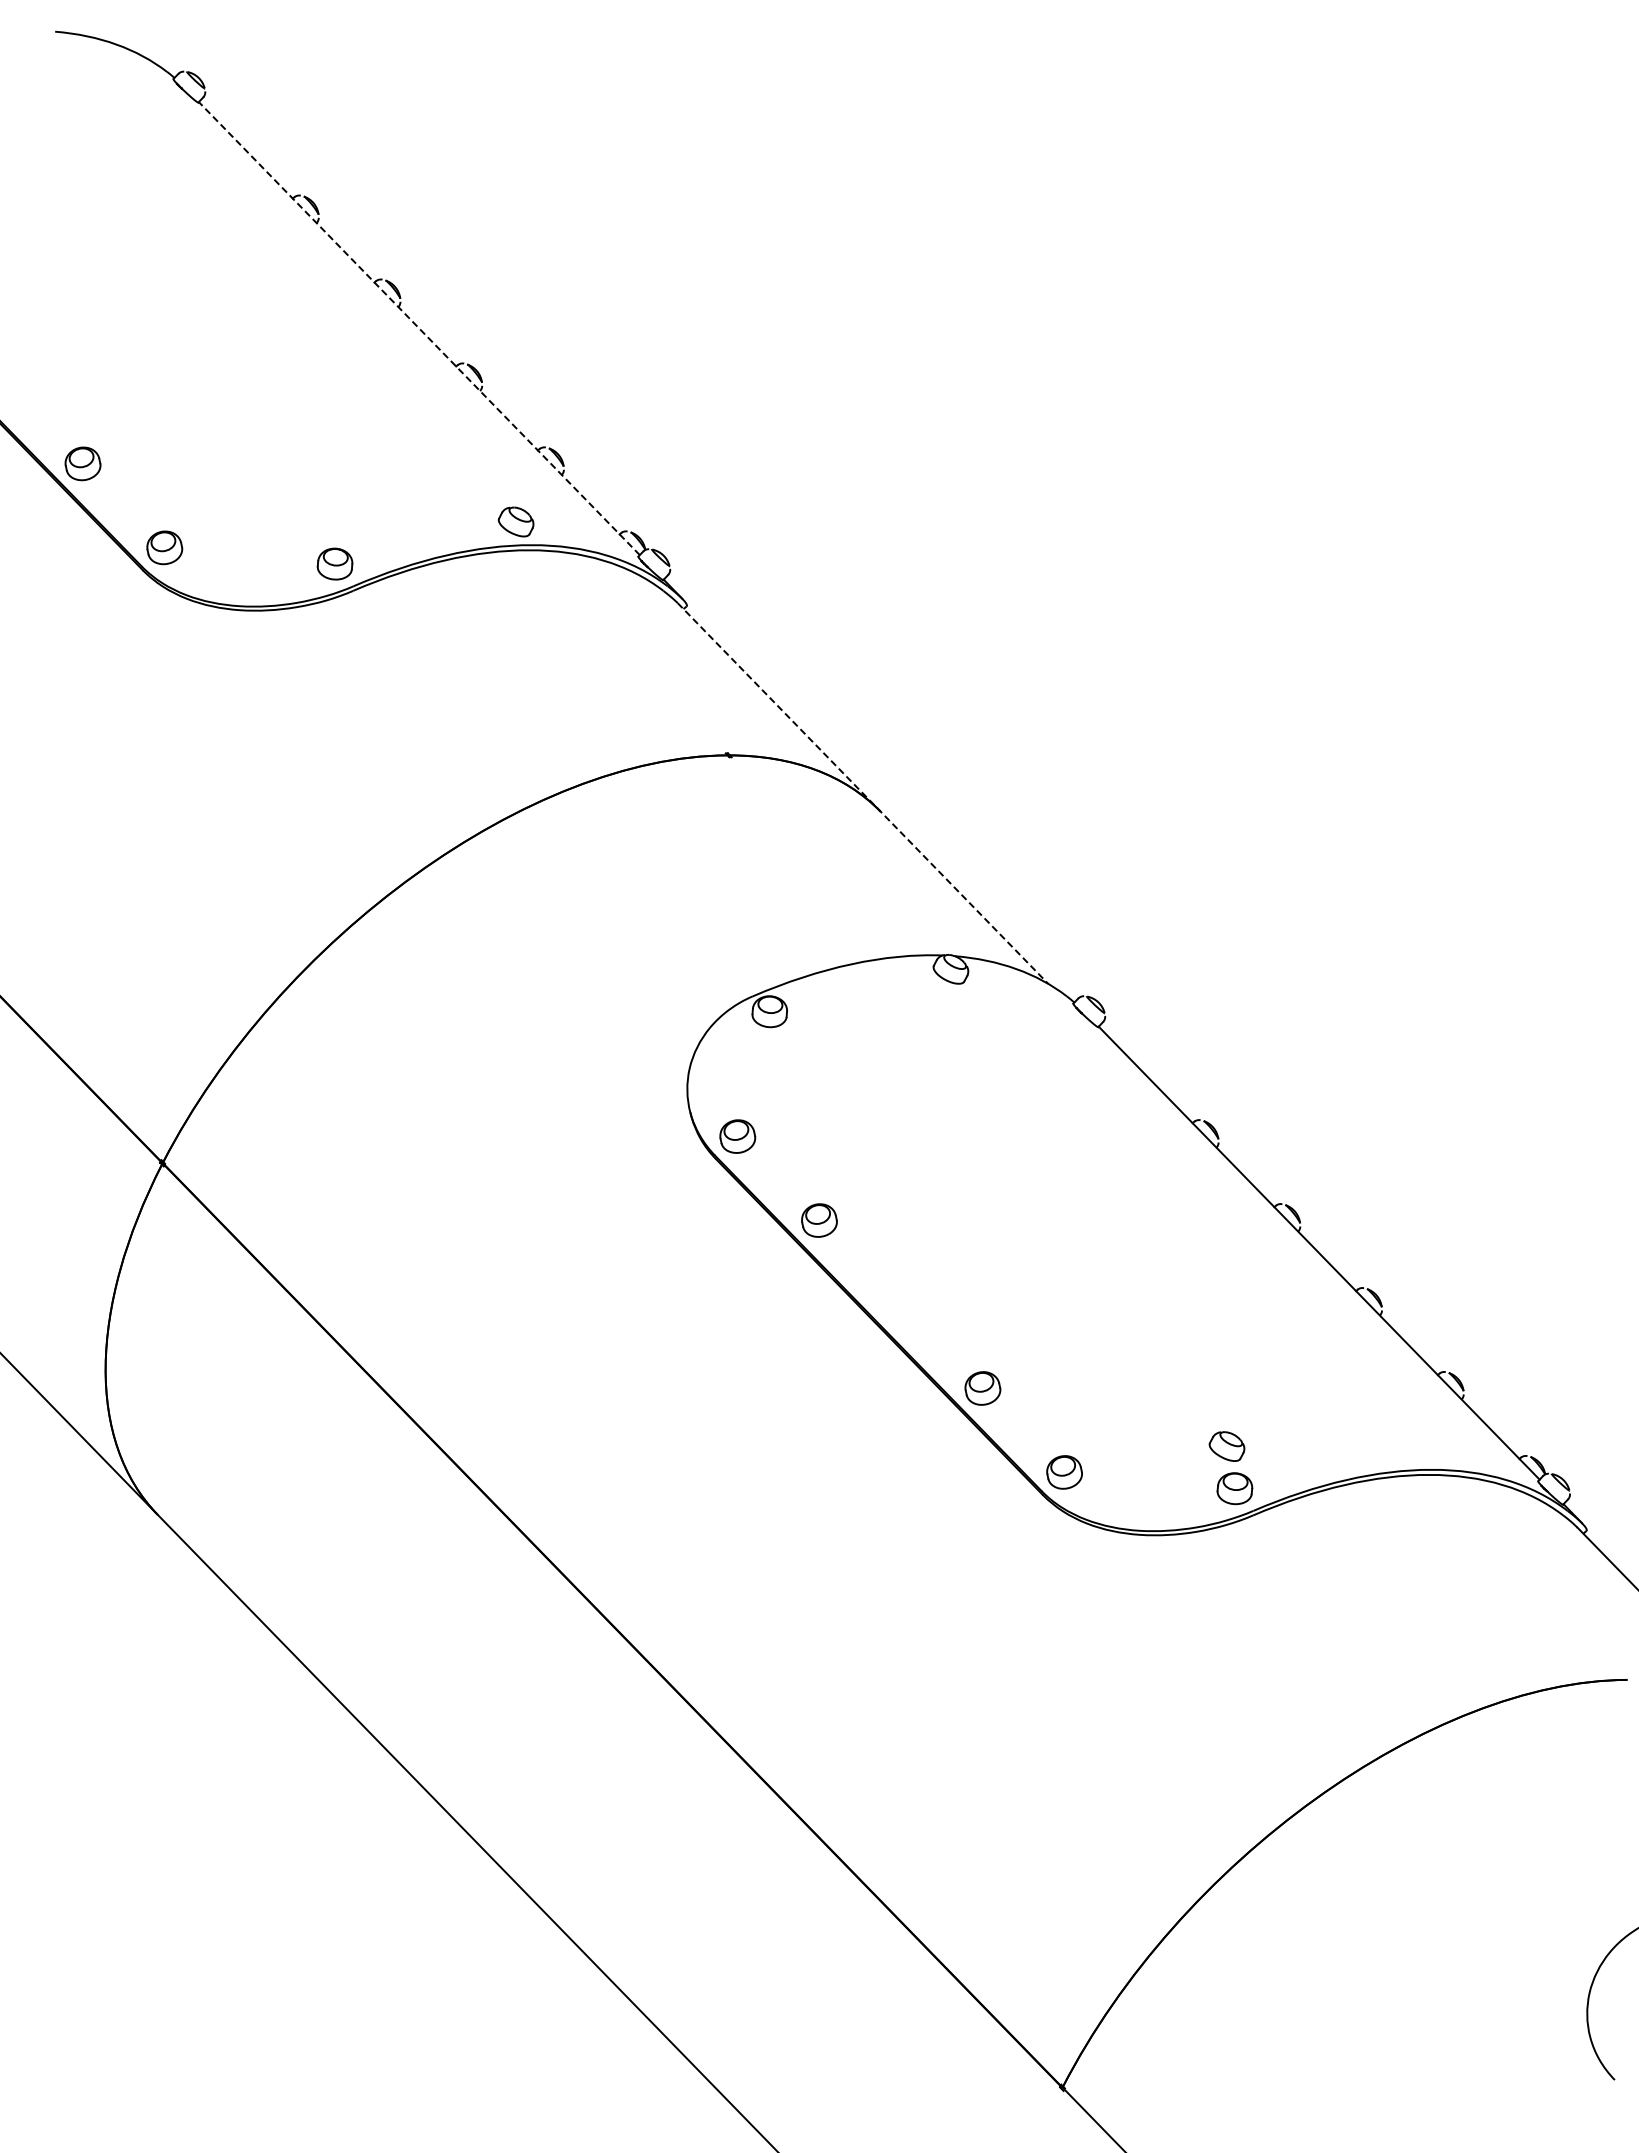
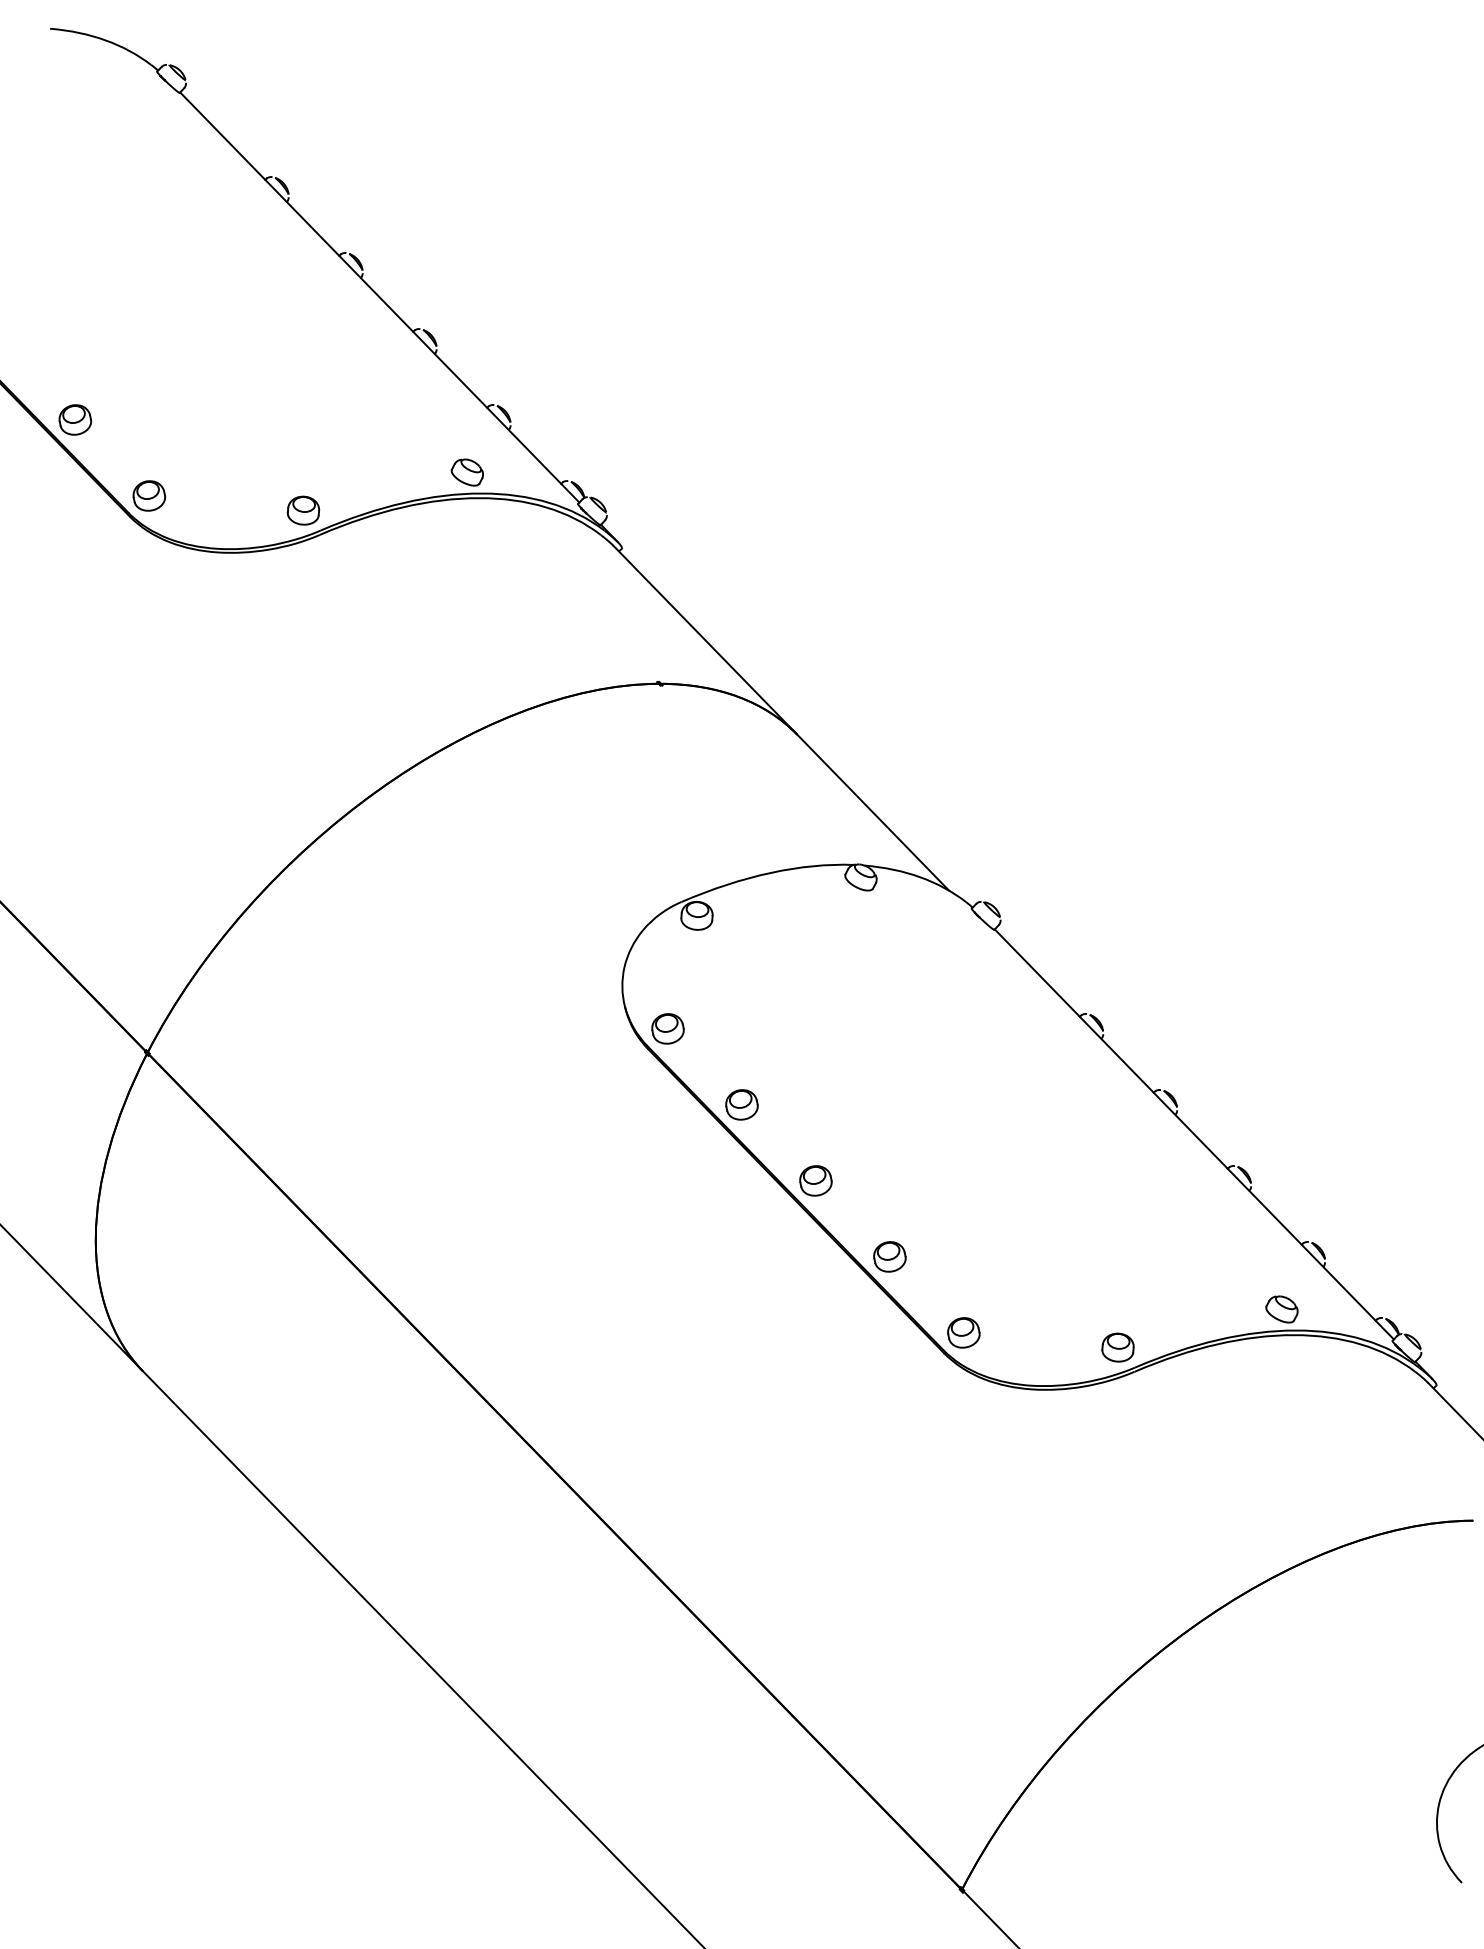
line: (419, 328) -> (379, 297), dashed -> solid
line: (862, 793) -> (780, 718), dashed -> solid
part: (900, 1304) -> (815, 1180), added
part: (1226, 1446) -> (1281, 1309), moved

